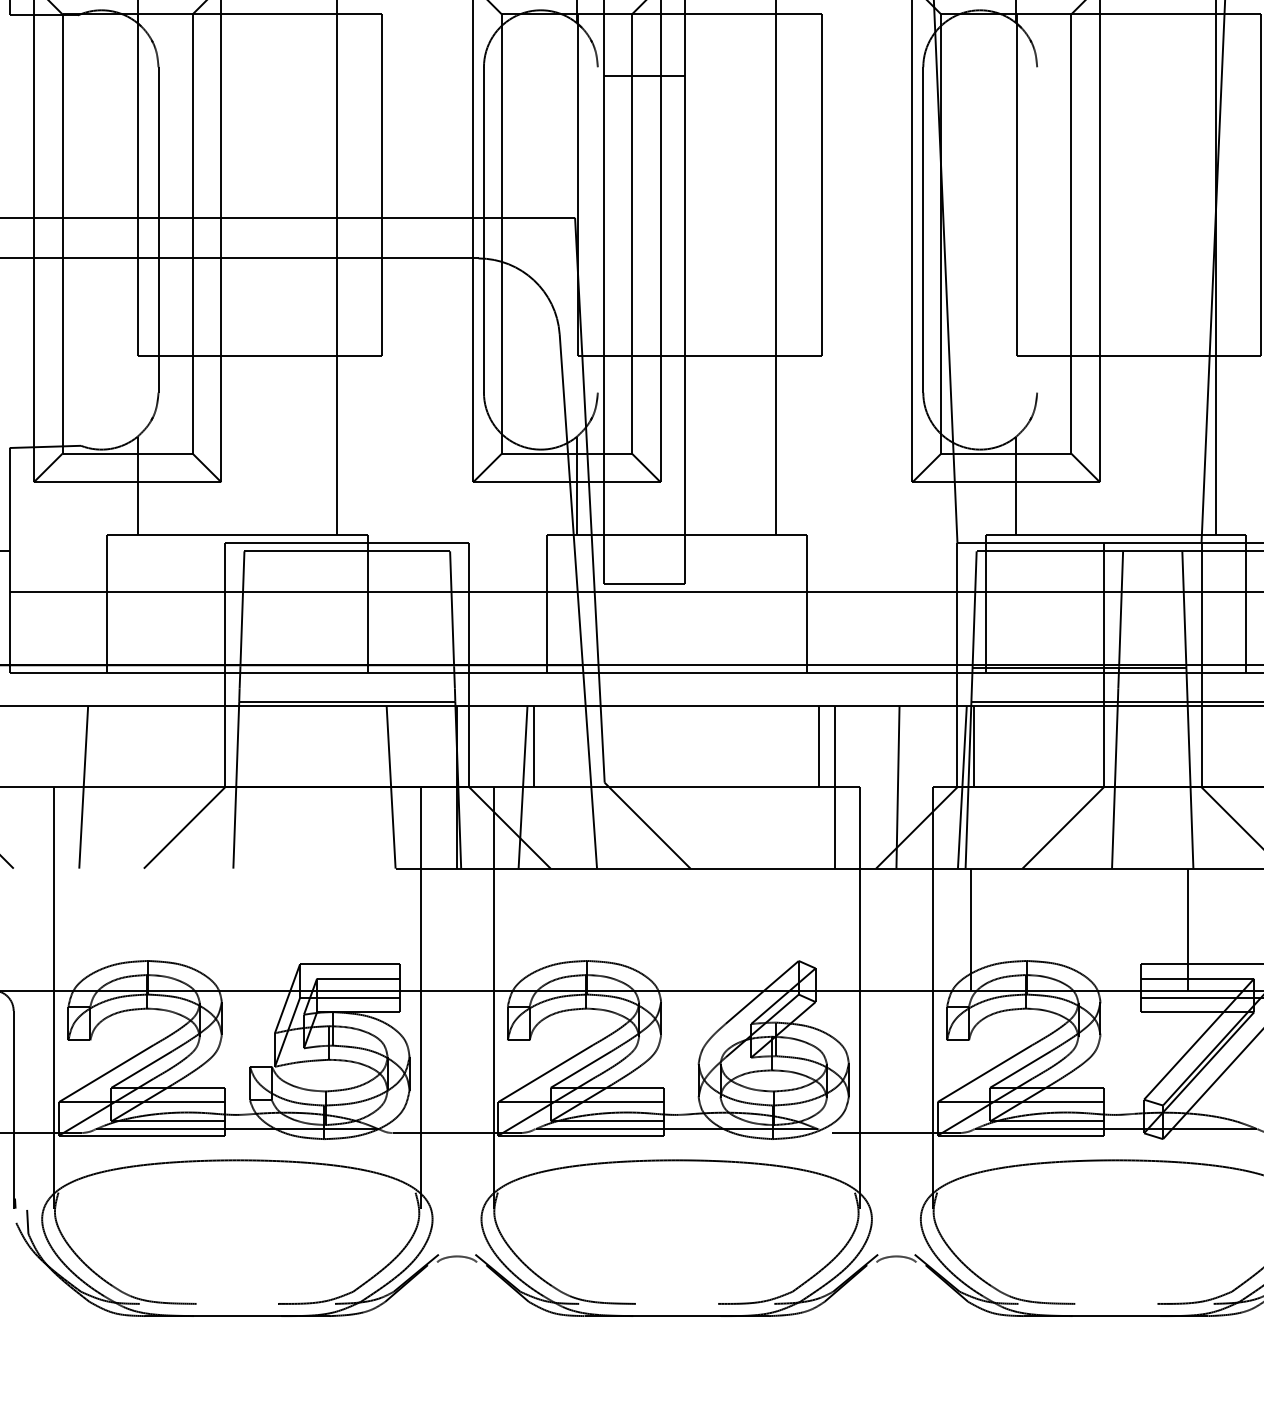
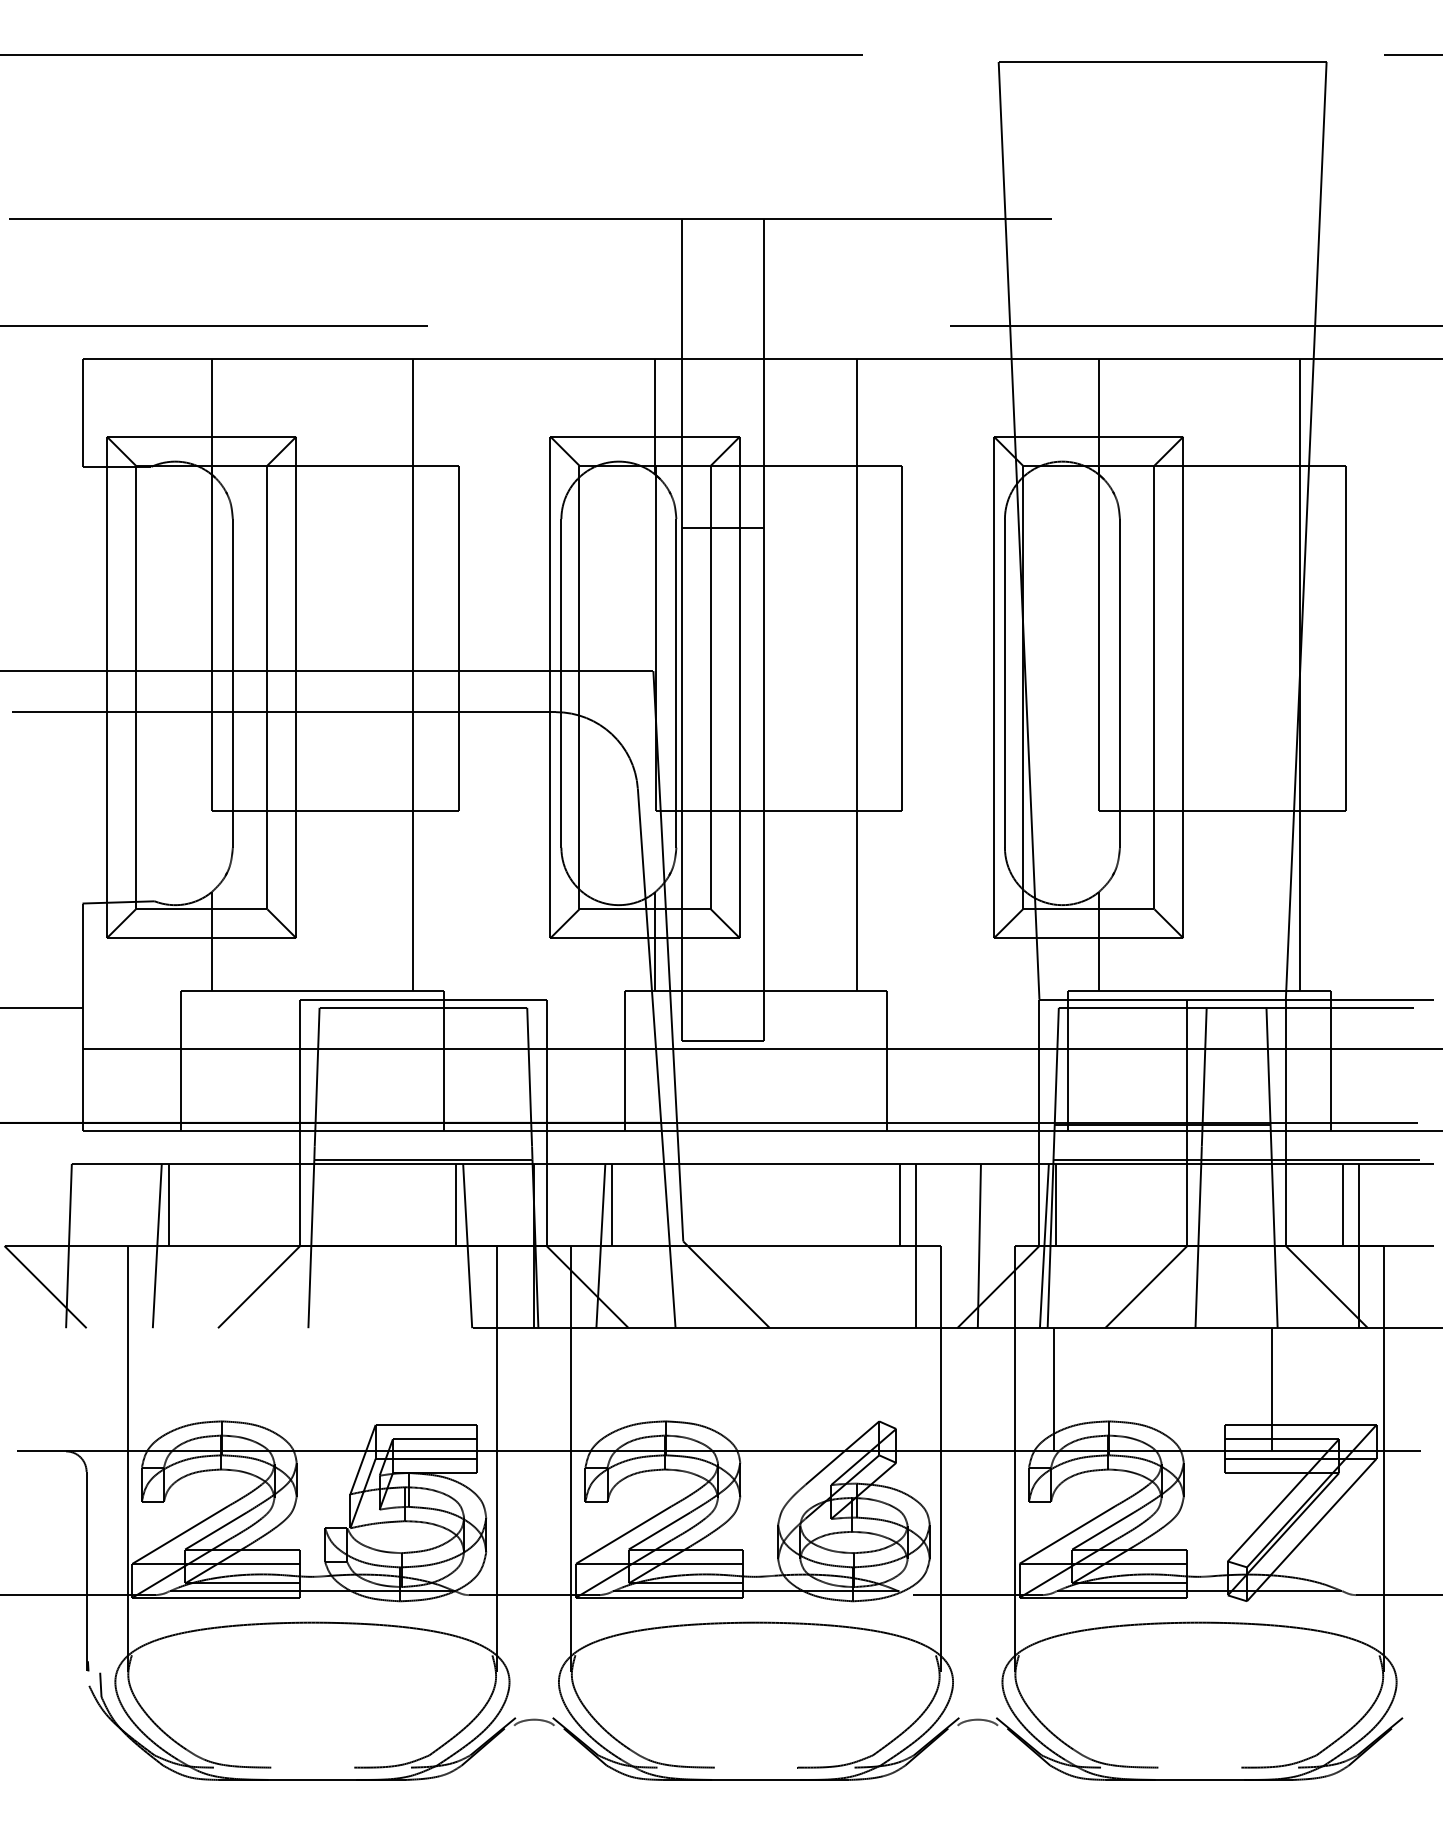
line: (597, 230) -> (676, 683), added
line: (1036, 230) -> (1119, 683), added
line: (94, 746) -> (168, 1204), added
line: (380, 746) -> (456, 1204), added
line: (1258, 746) -> (1343, 1204), added

